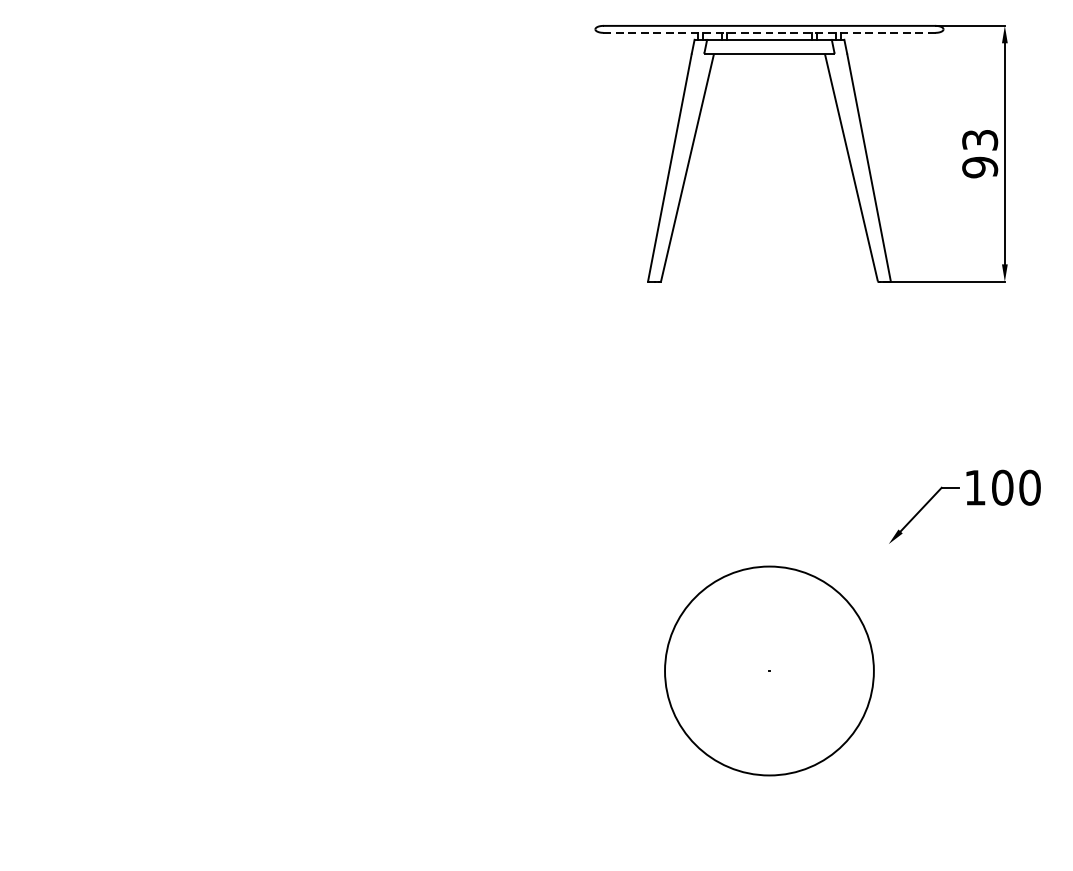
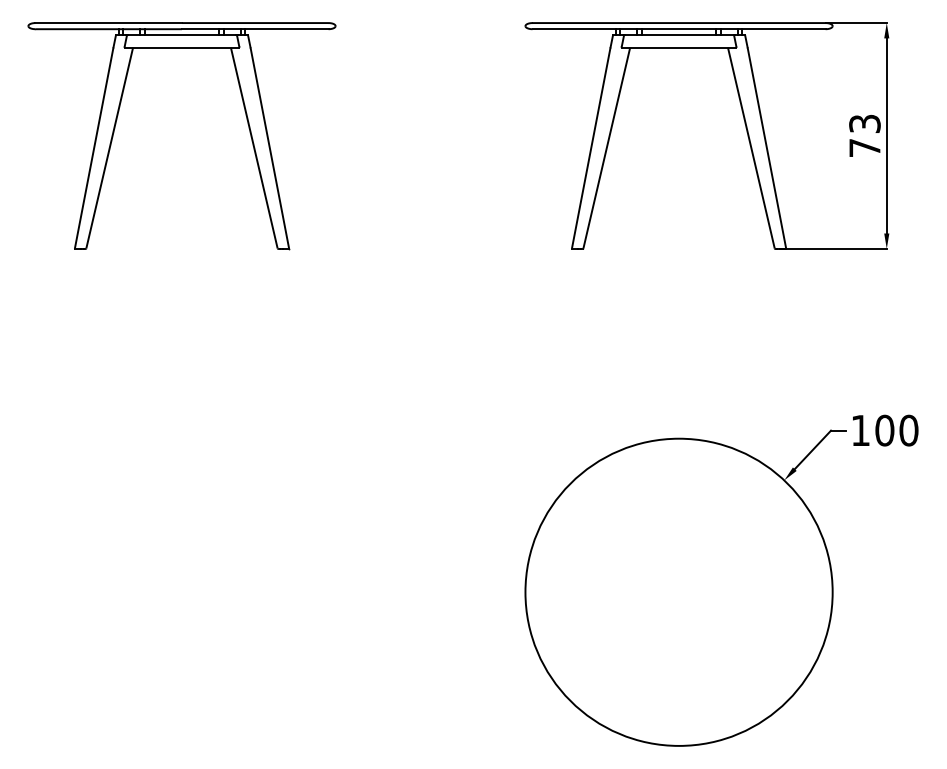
line: (769, 33) -> (679, 29), dashed -> solid
part: (133, 136) -> (117, 120), added
text: (979, 166) -> (864, 147), 93 -> 73
circle: (768, 670) -> (678, 591), size x1.67

